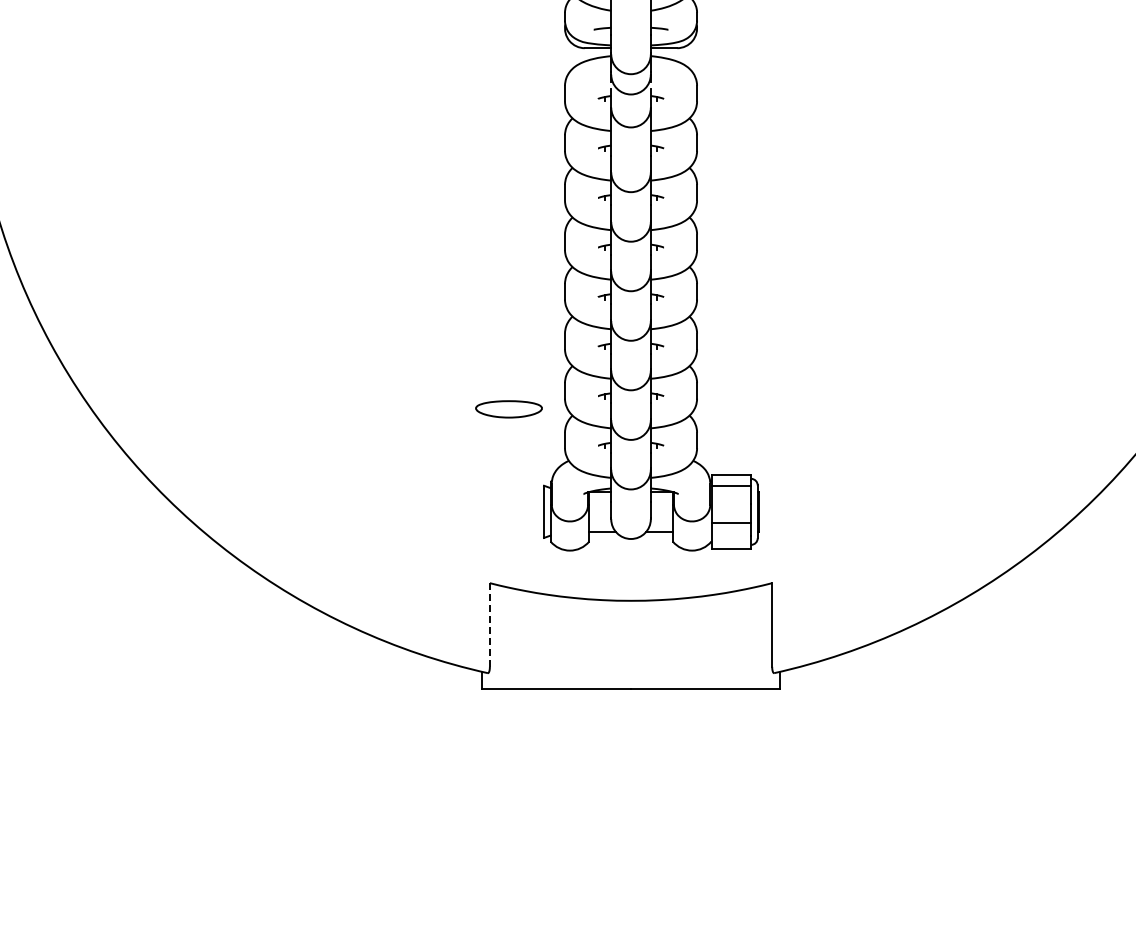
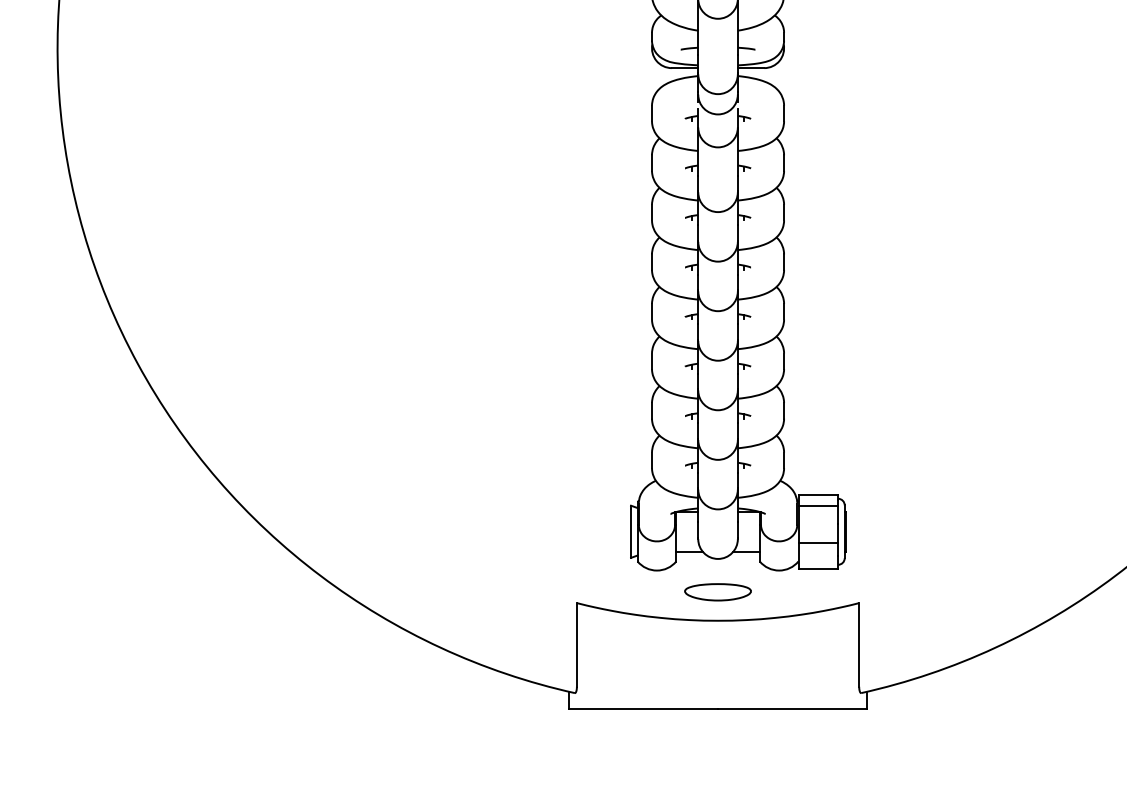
part: (508, 409) -> (717, 592), moved
line: (489, 625) -> (576, 645), dashed -> solid

